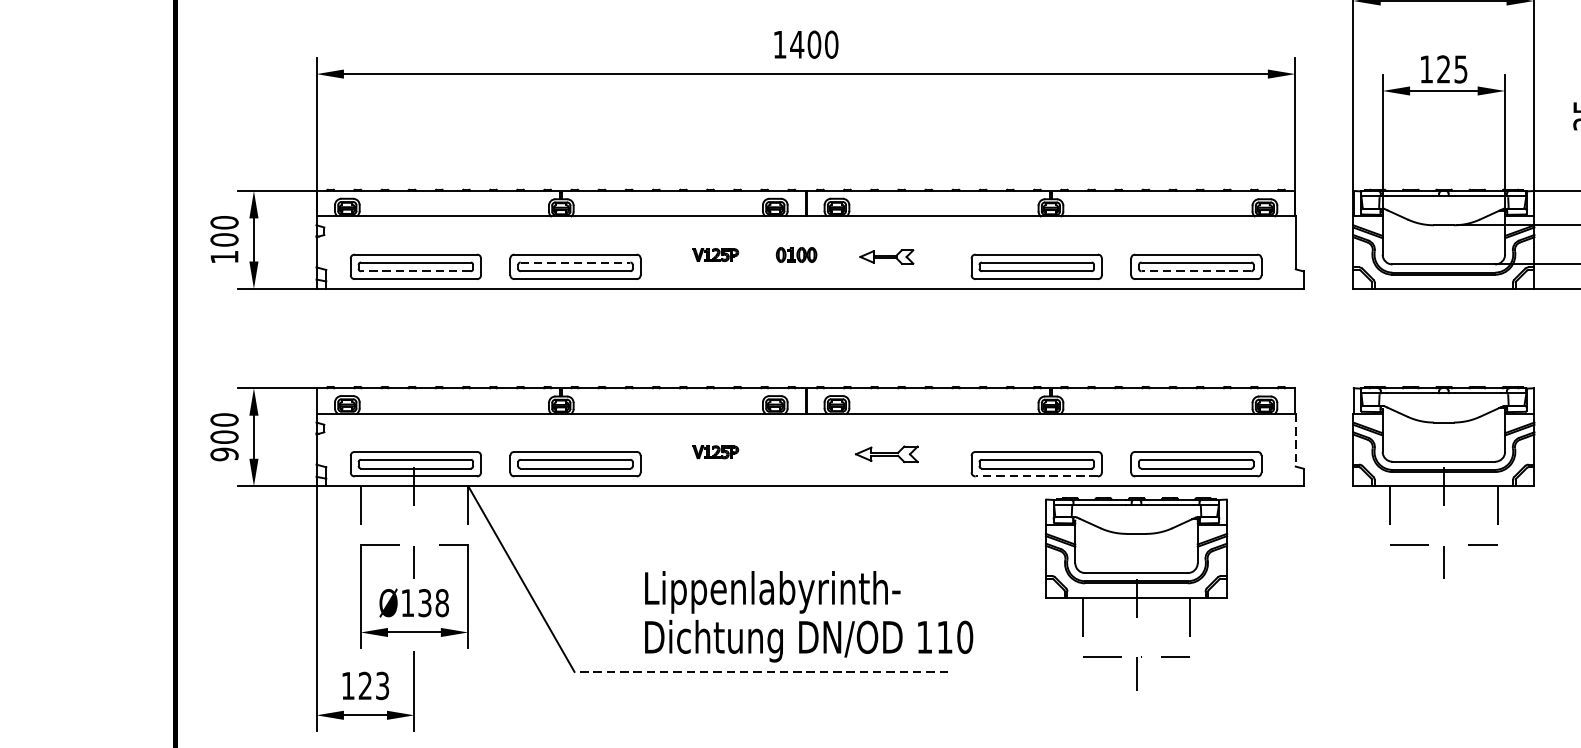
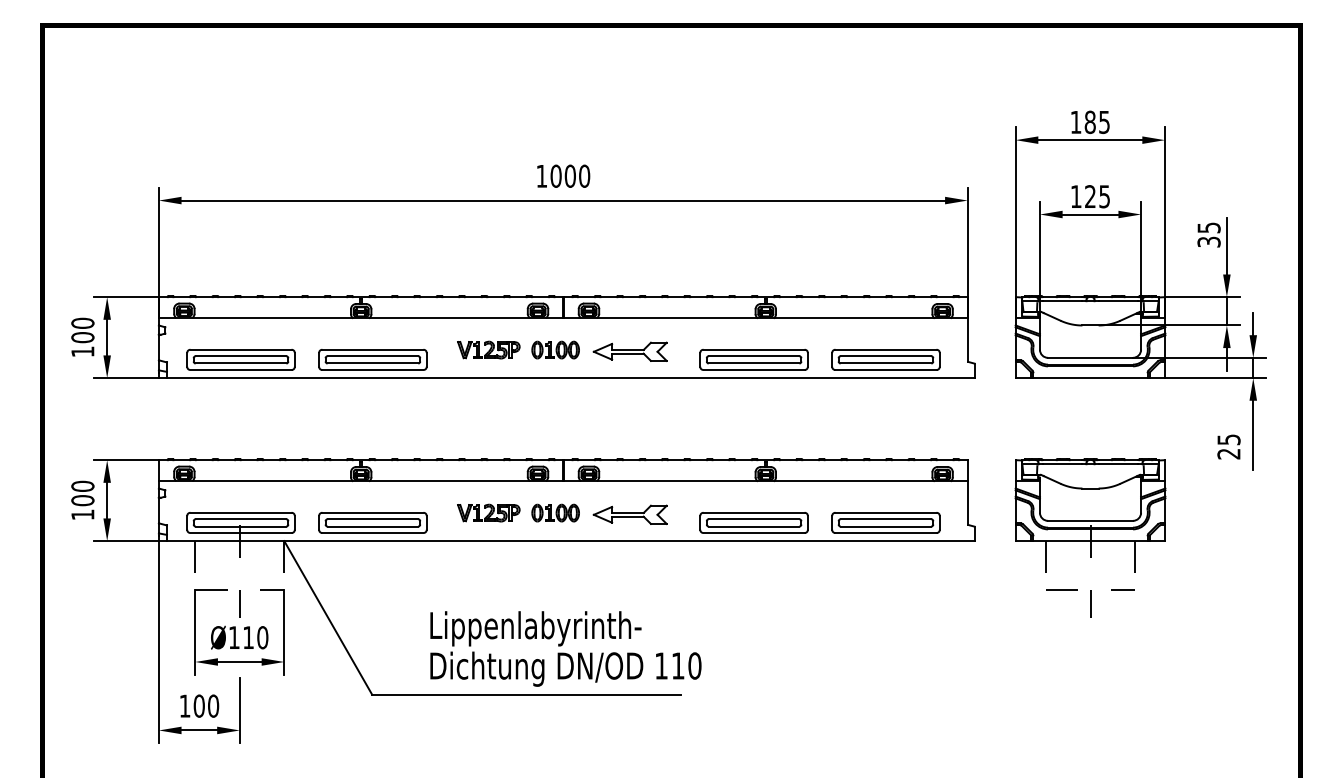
text: (796, 43) -> (555, 175), 1400 -> 1000
part: (715, 254) -> (488, 349), size x1.67
part: (796, 254) -> (555, 349), size x1.43
part: (885, 256) -> (629, 351), size x1.67
line: (576, 262) -> (373, 356), dashed -> solid
line: (415, 271) -> (240, 363), dashed -> solid
line: (1195, 271) -> (885, 363), dashed -> solid
line: (1296, 440) -> (968, 503), dashed -> solid
part: (715, 451) -> (488, 512), size x1.67
part: (796, 451) -> (555, 512), added
text: (224, 453) -> (82, 514), 900 -> 100
part: (885, 453) -> (629, 514), size x1.43
line: (1037, 476) -> (754, 533), dashed -> solid
part: (1136, 593) -> (836, 629), removed
text: (433, 602) -> (255, 637), Ø138 -> Ø110
line: (760, 671) -> (525, 694), dashed -> solid
text: (374, 685) -> (206, 705), 123 -> 100

